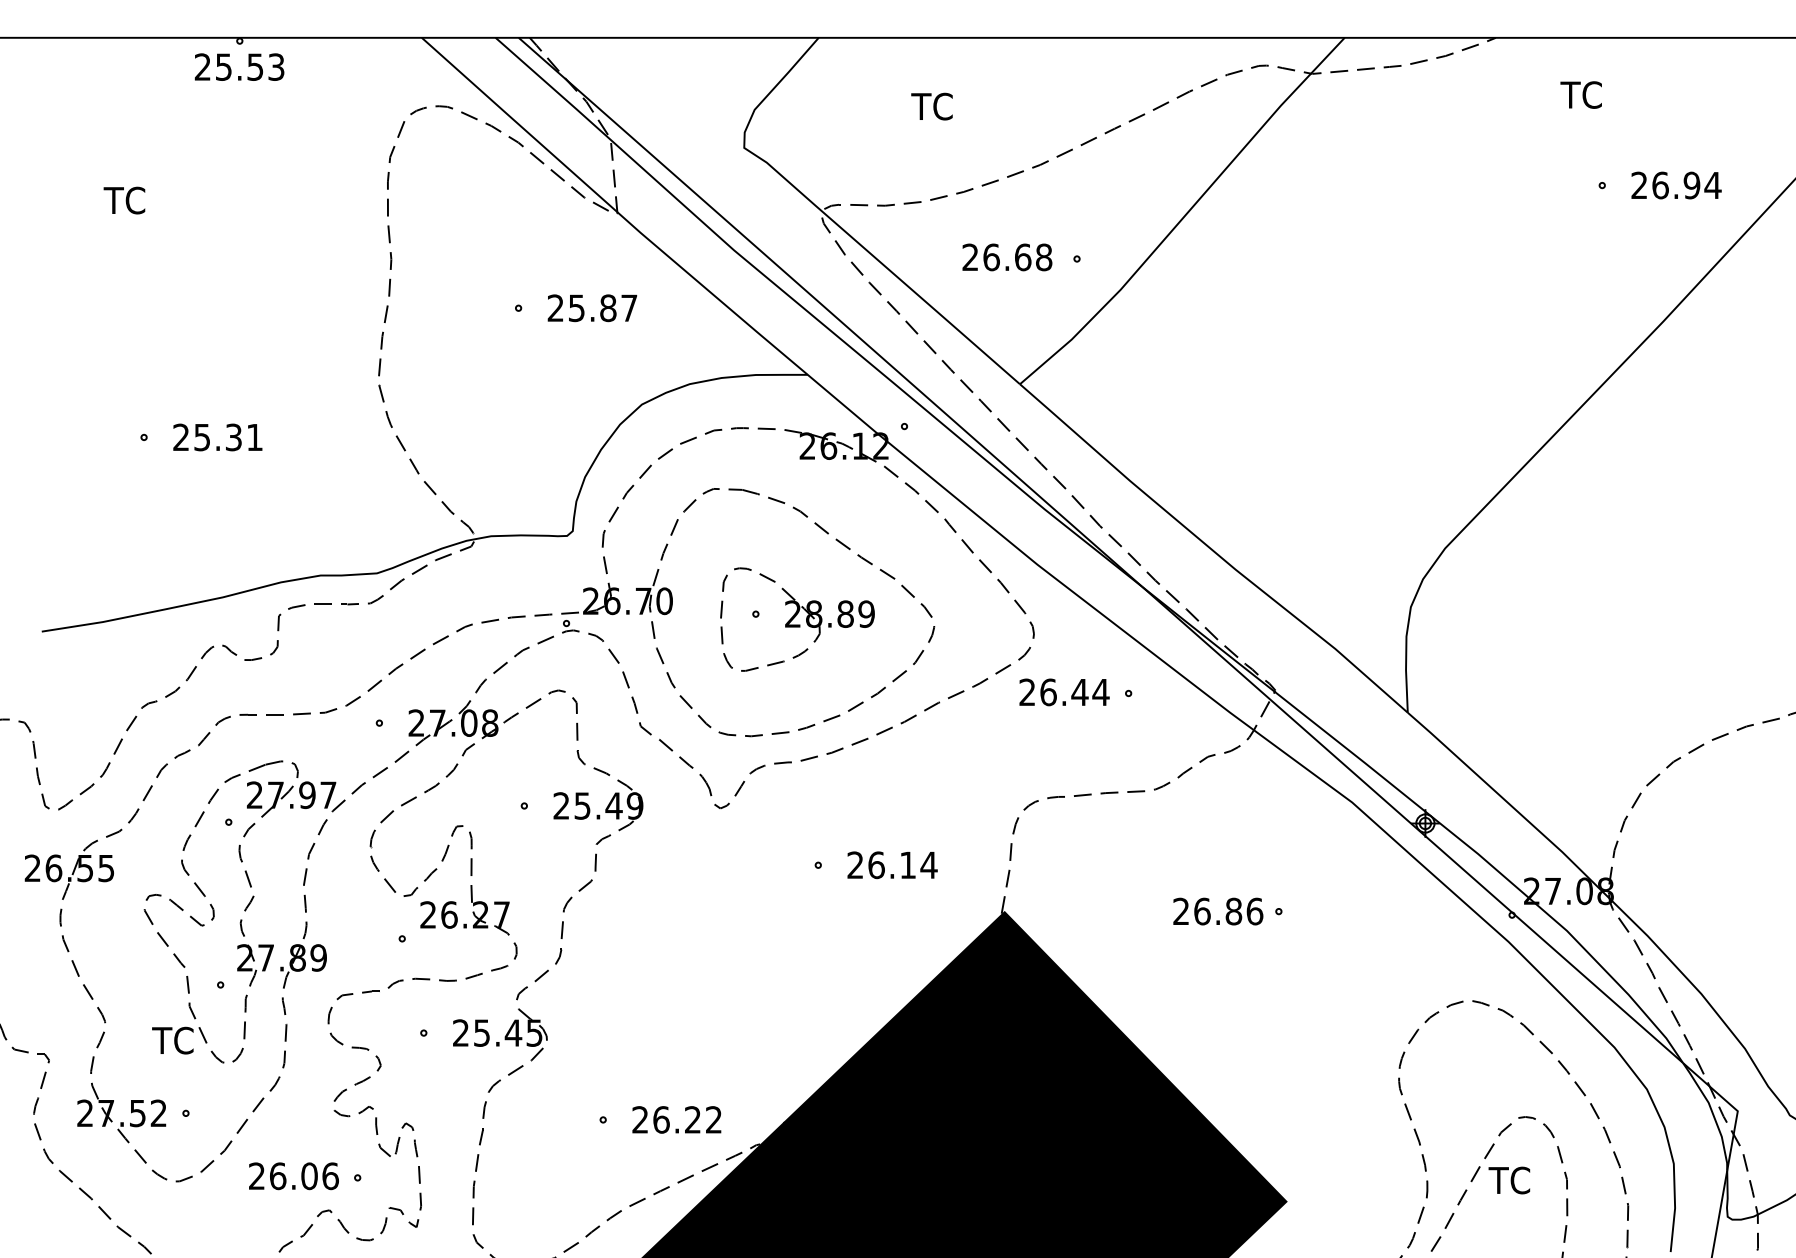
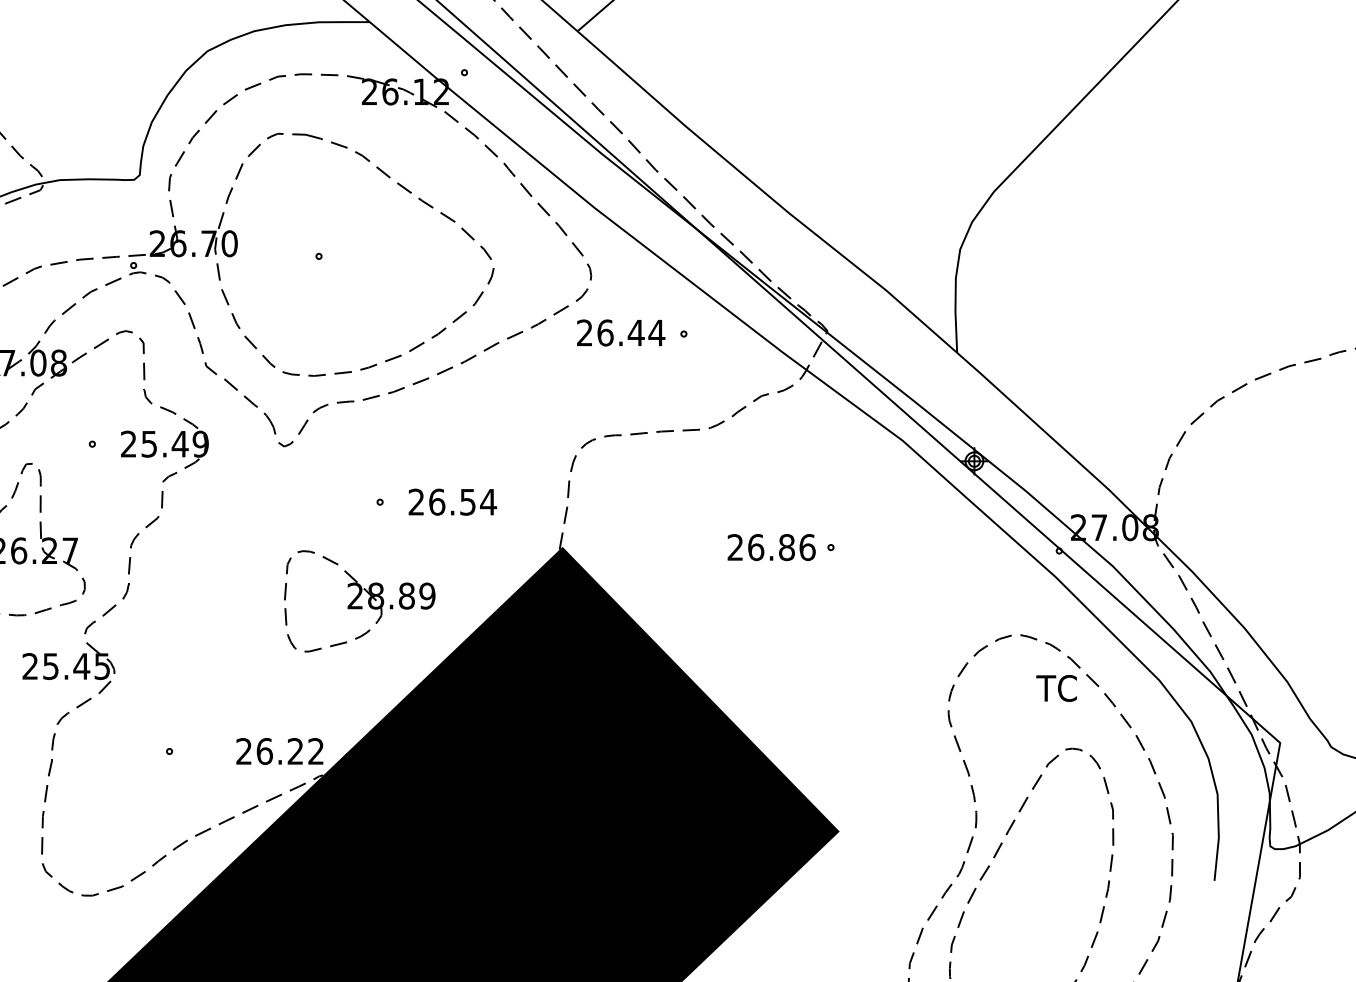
part: (797, 619) -> (359, 601), moved
text: (907, 865) -> (467, 502), 26.14 -> 26.54
text: (676, 1119) -> (279, 751), moved
text: (1509, 1180) -> (1056, 688), moved

